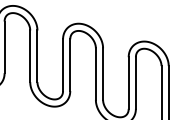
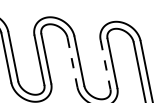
line: (95, 74) -> (72, 62), solid -> dashed
line: (128, 83) -> (105, 65), solid -> dashed

